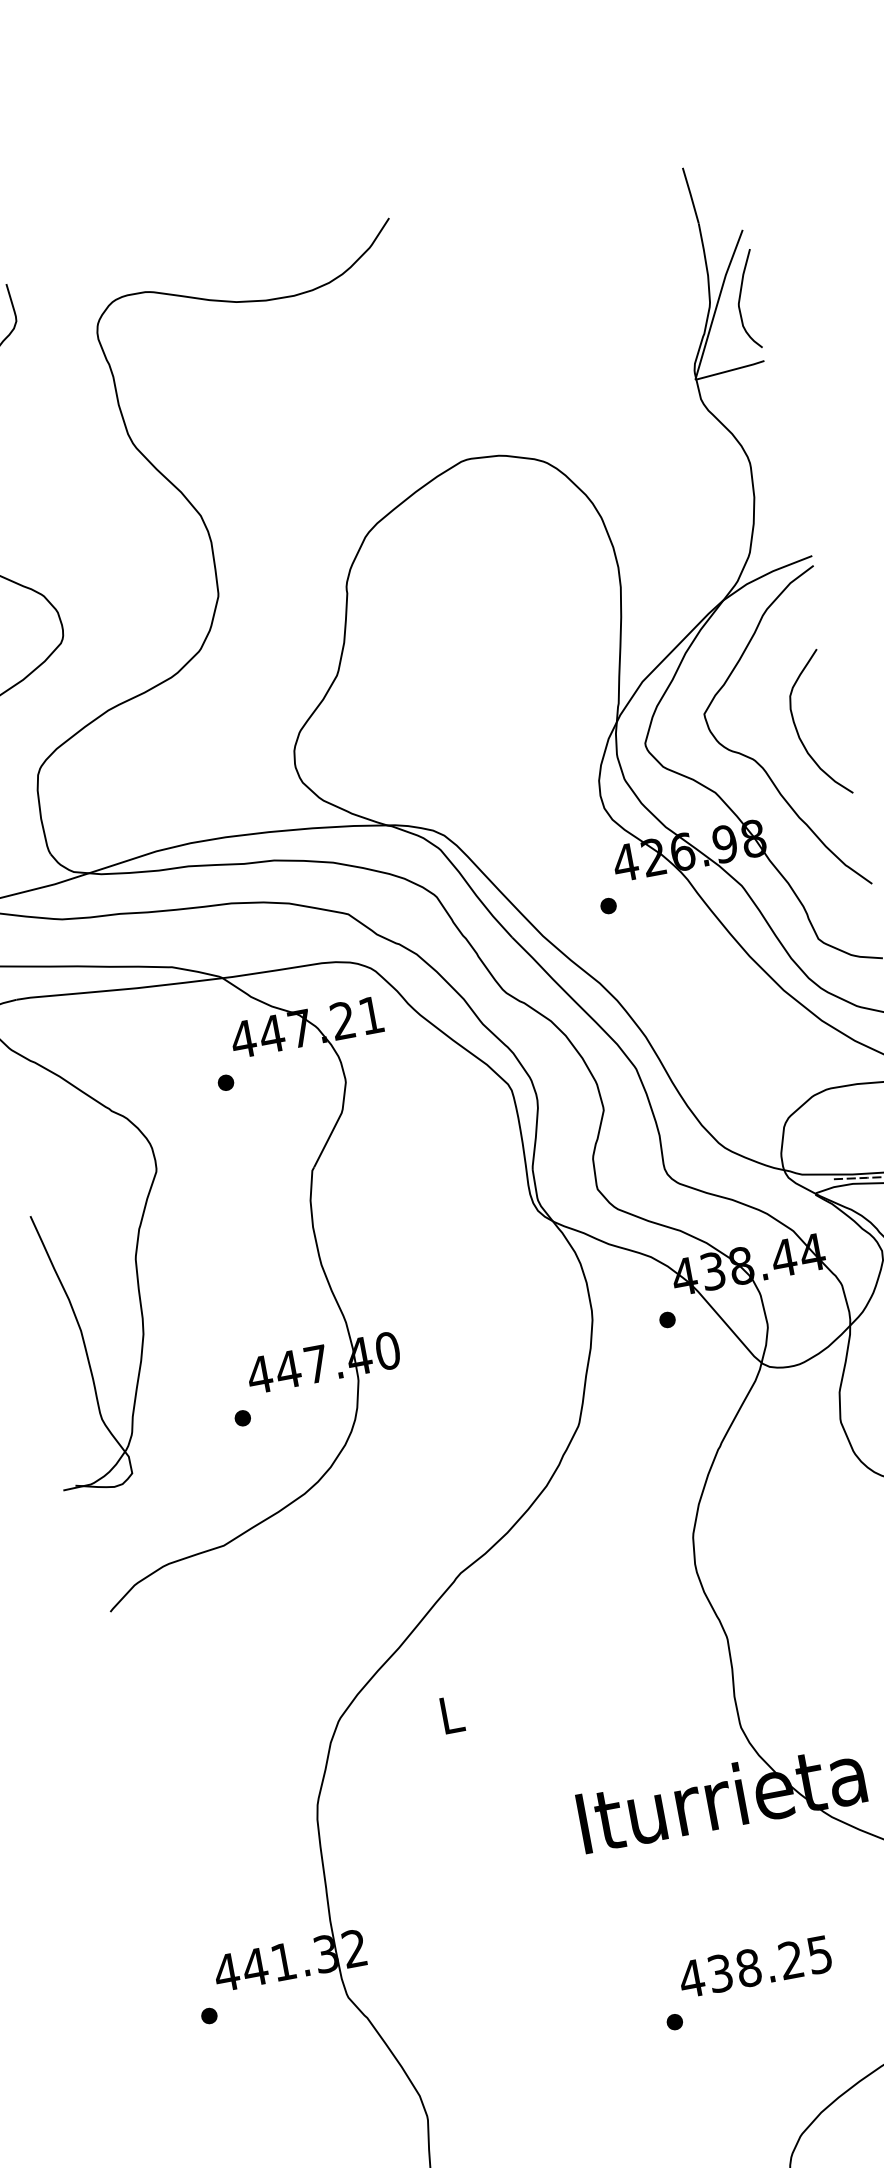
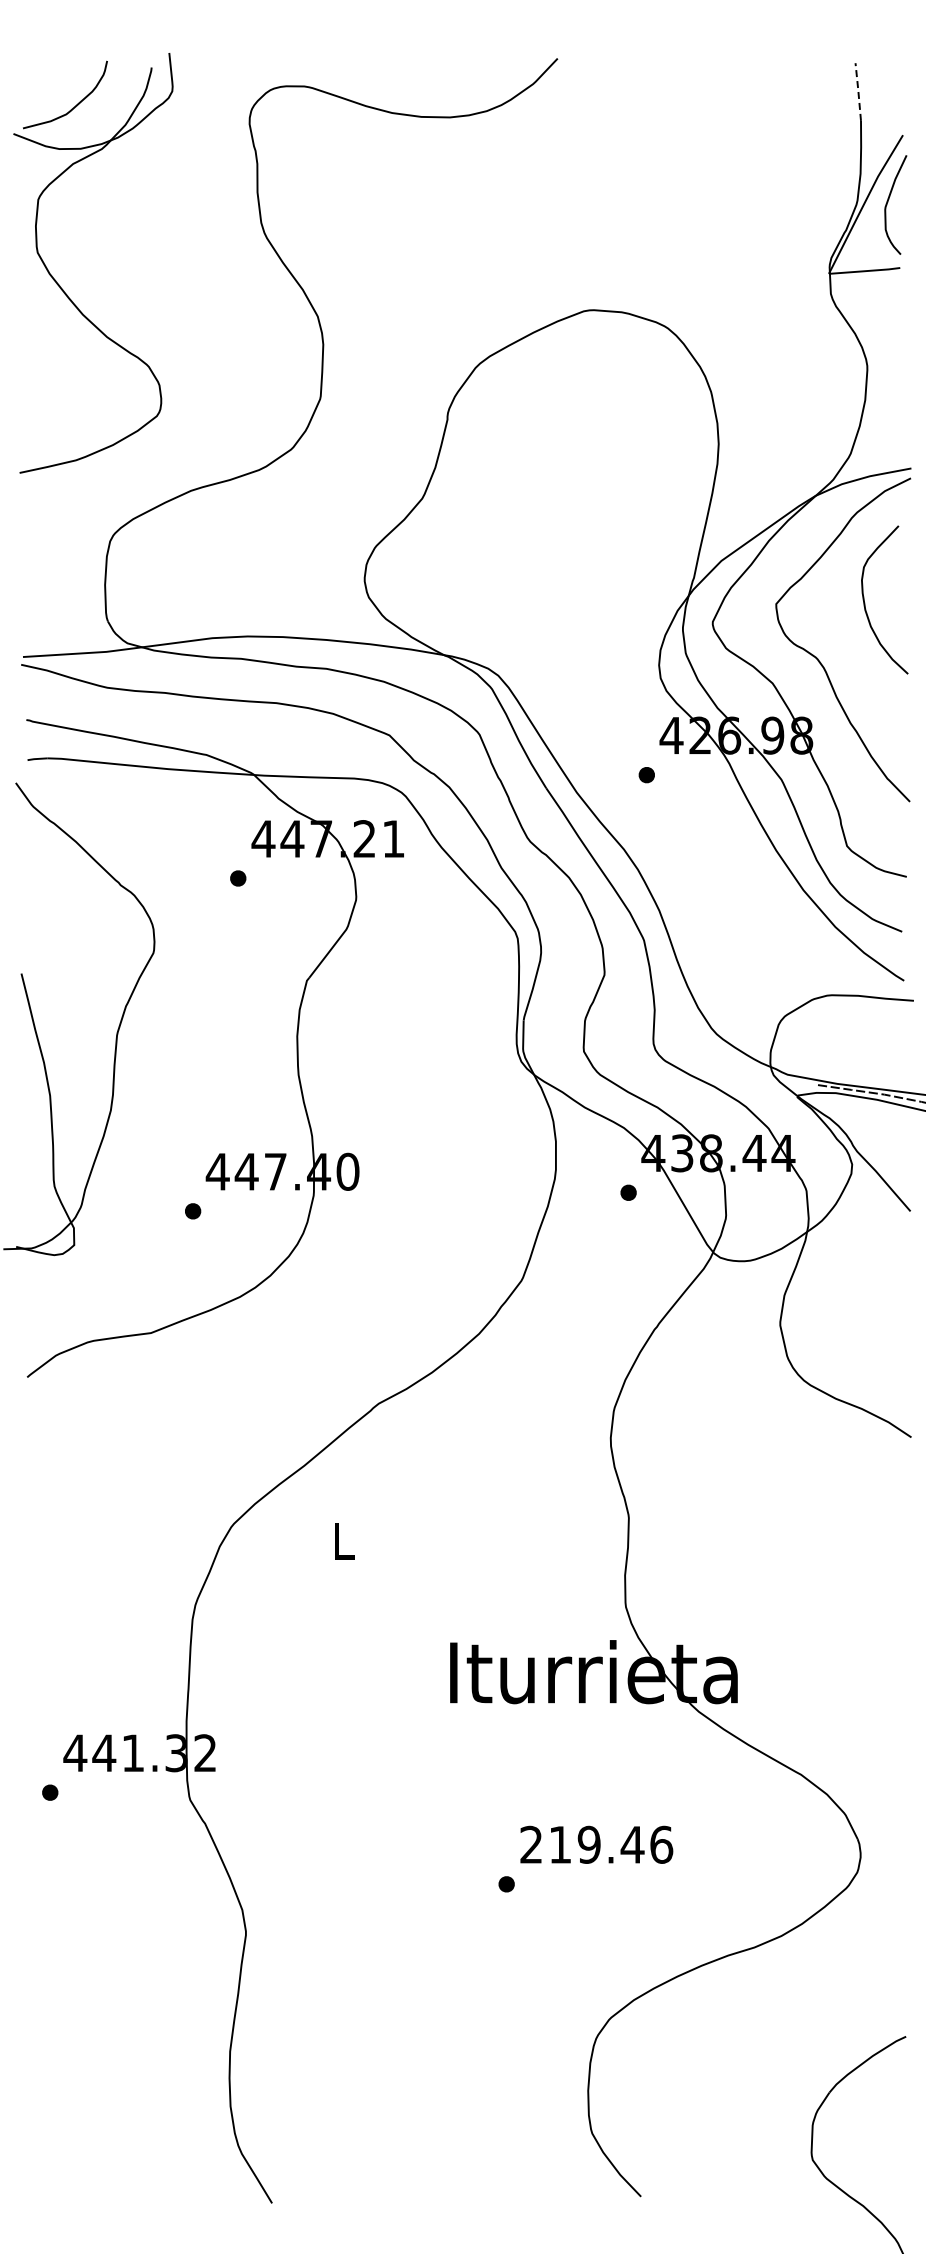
line: (690, 195) -> (858, 91), solid -> dashed
curve: (798, 730) -> (865, 602), moved
text: (755, 1966) -> (596, 1844), 438.25 -> 219.46

